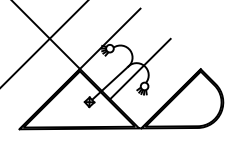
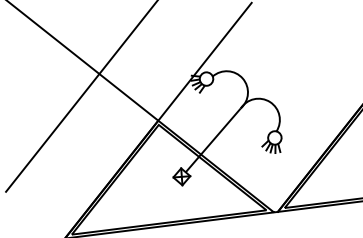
line: (140, 68) -> (263, 107), removed

